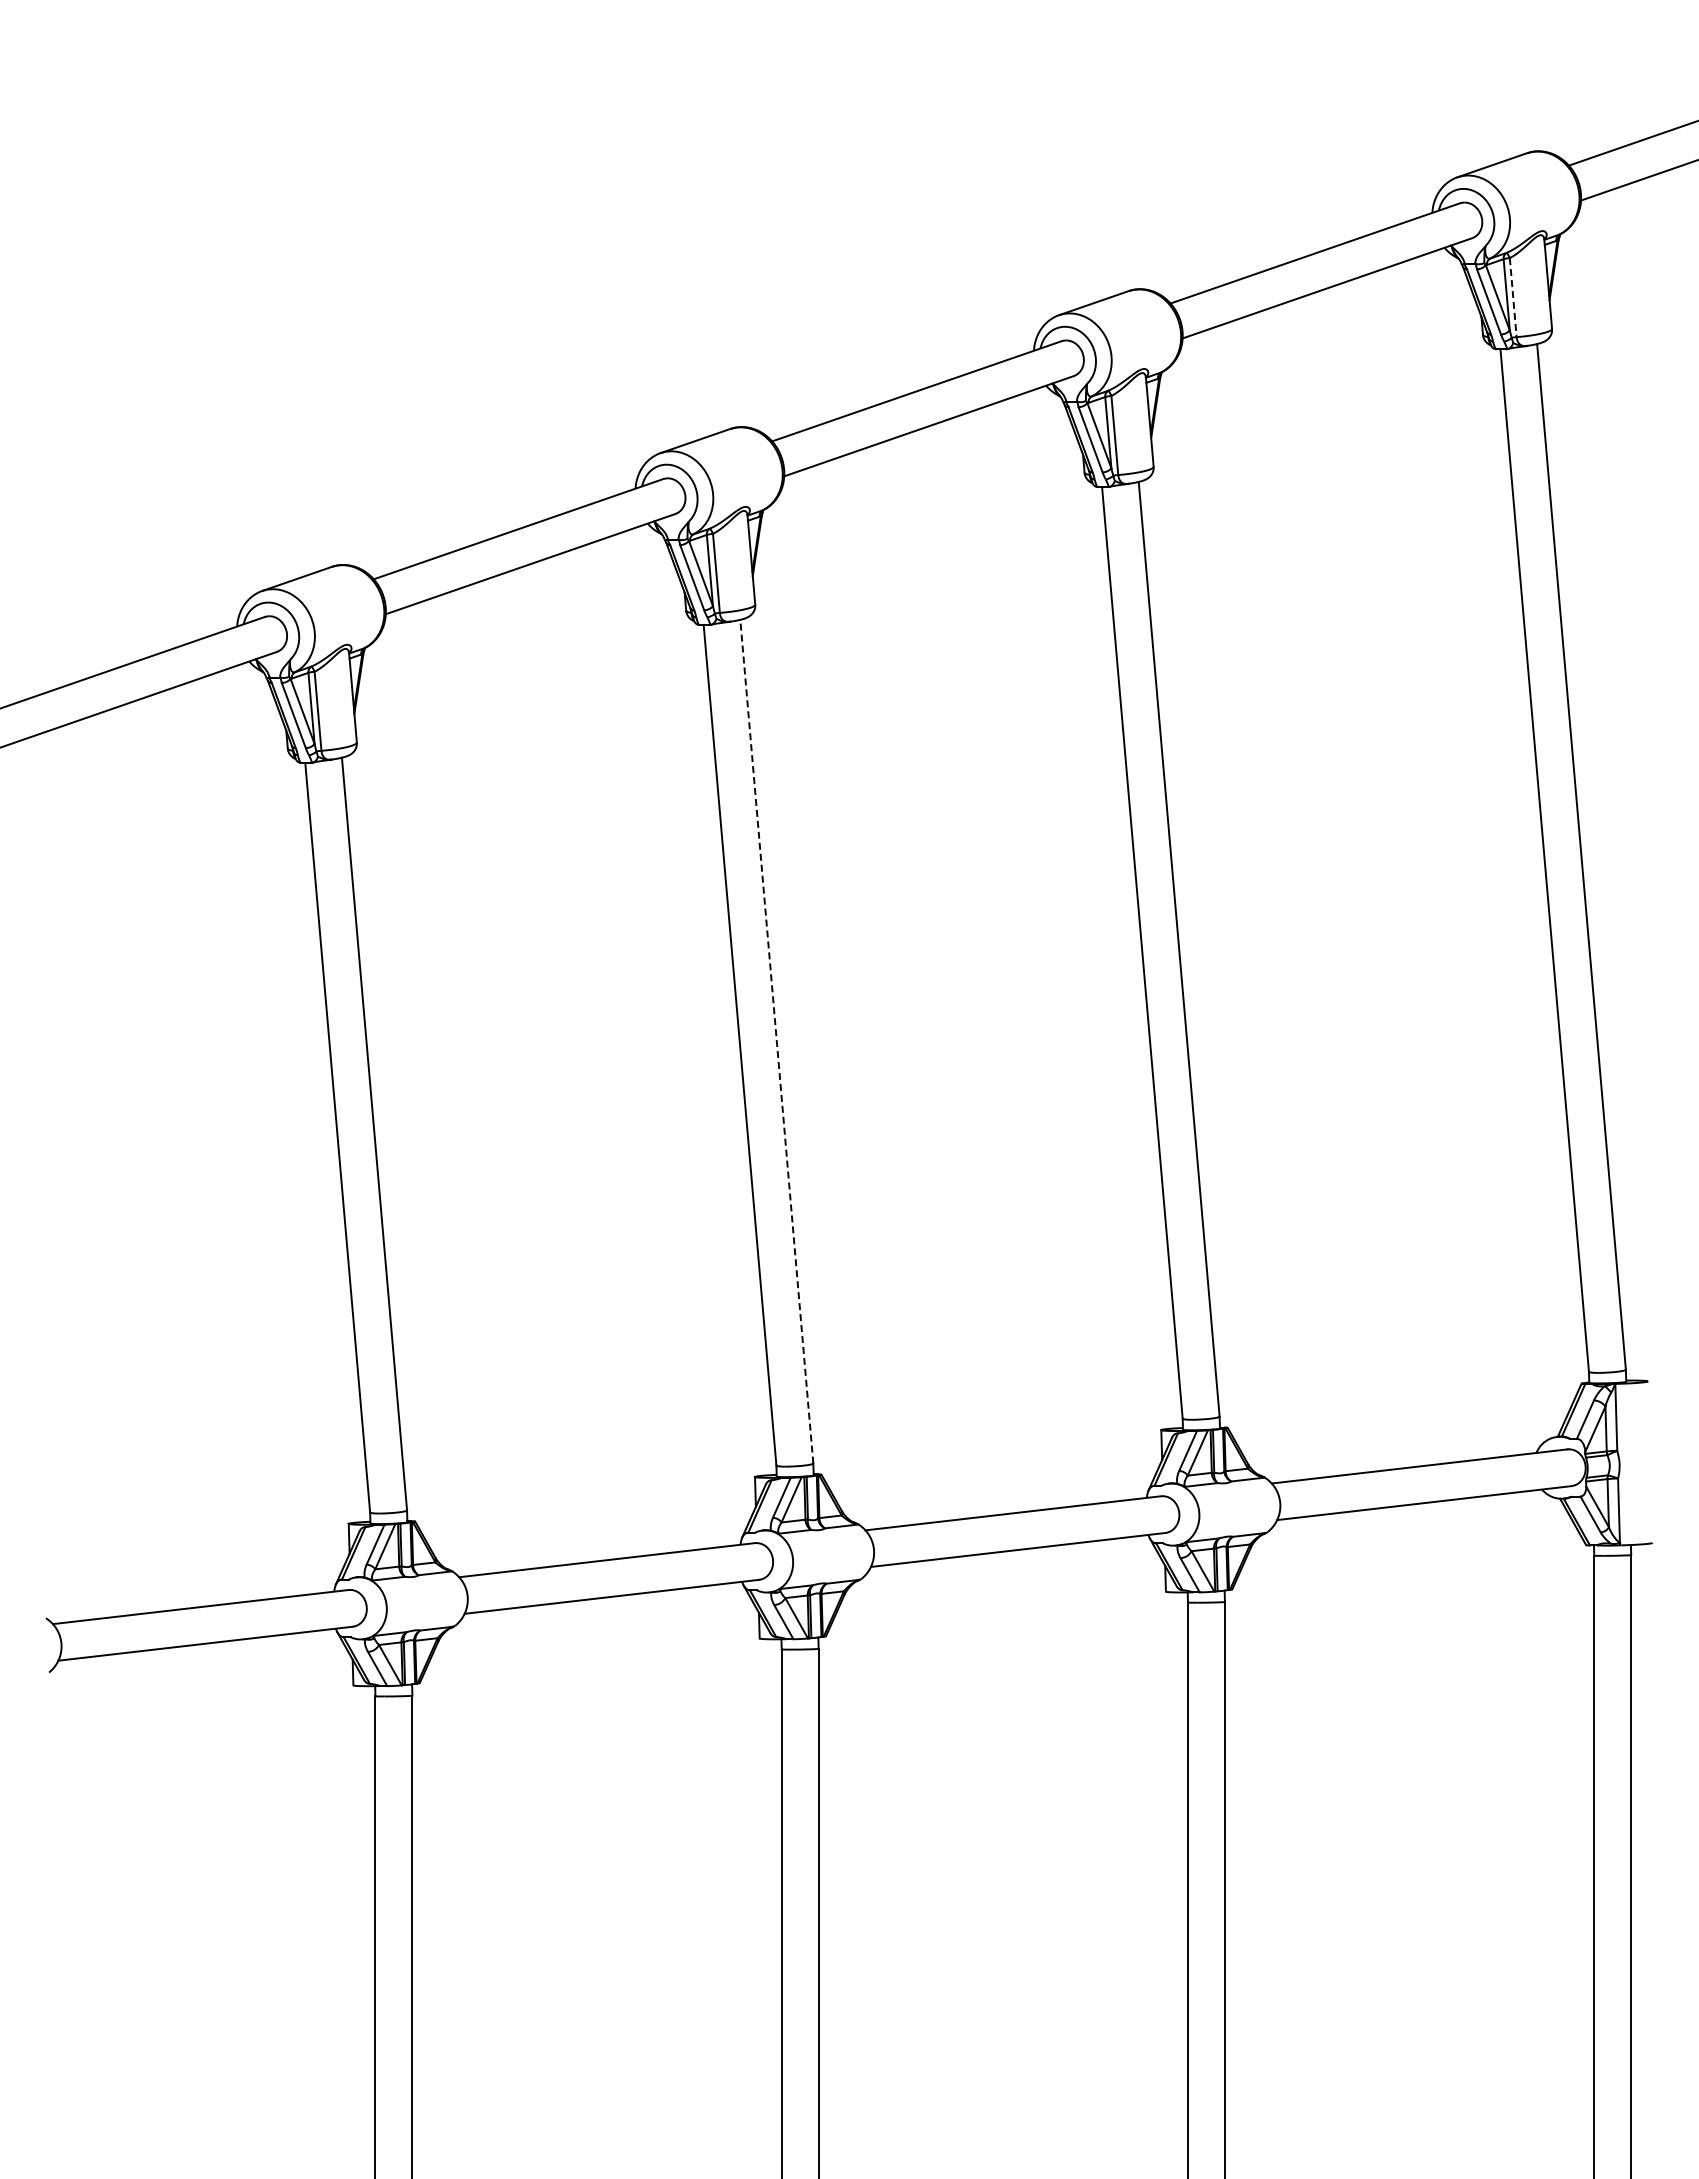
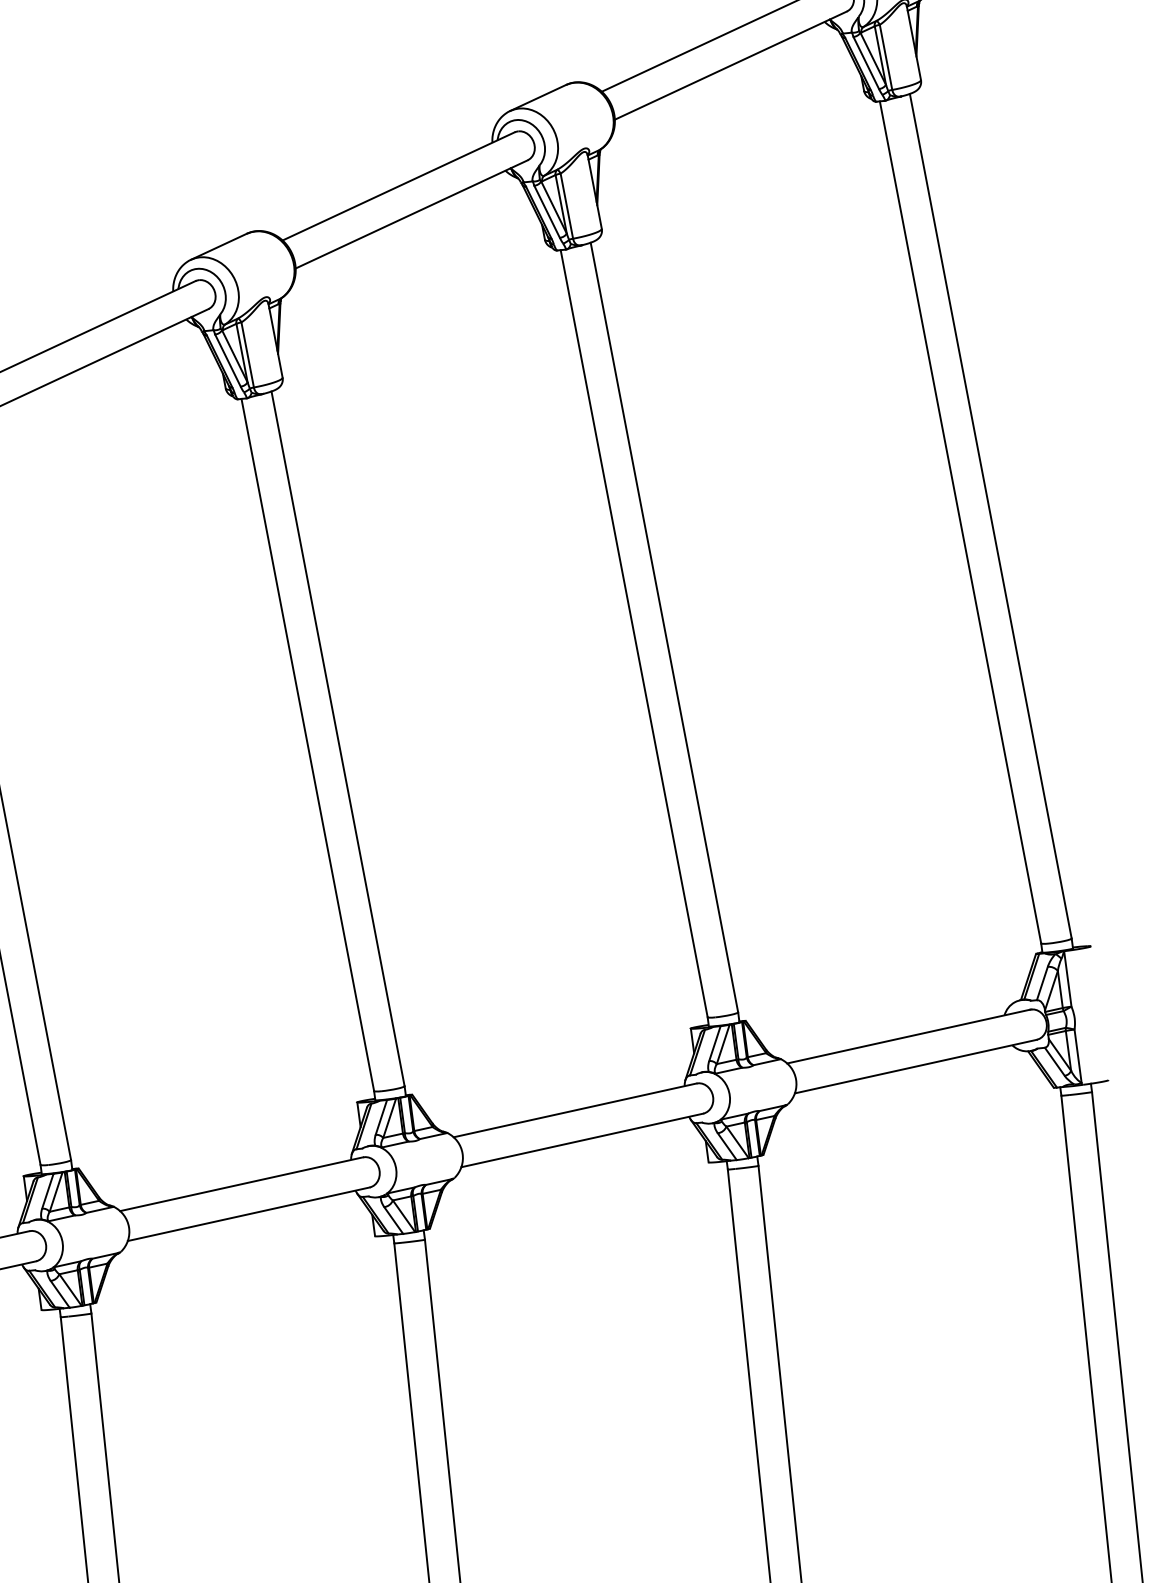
line: (1513, 297) -> (886, 57), dashed -> solid
line: (776, 1041) -> (337, 738), dashed -> solid

